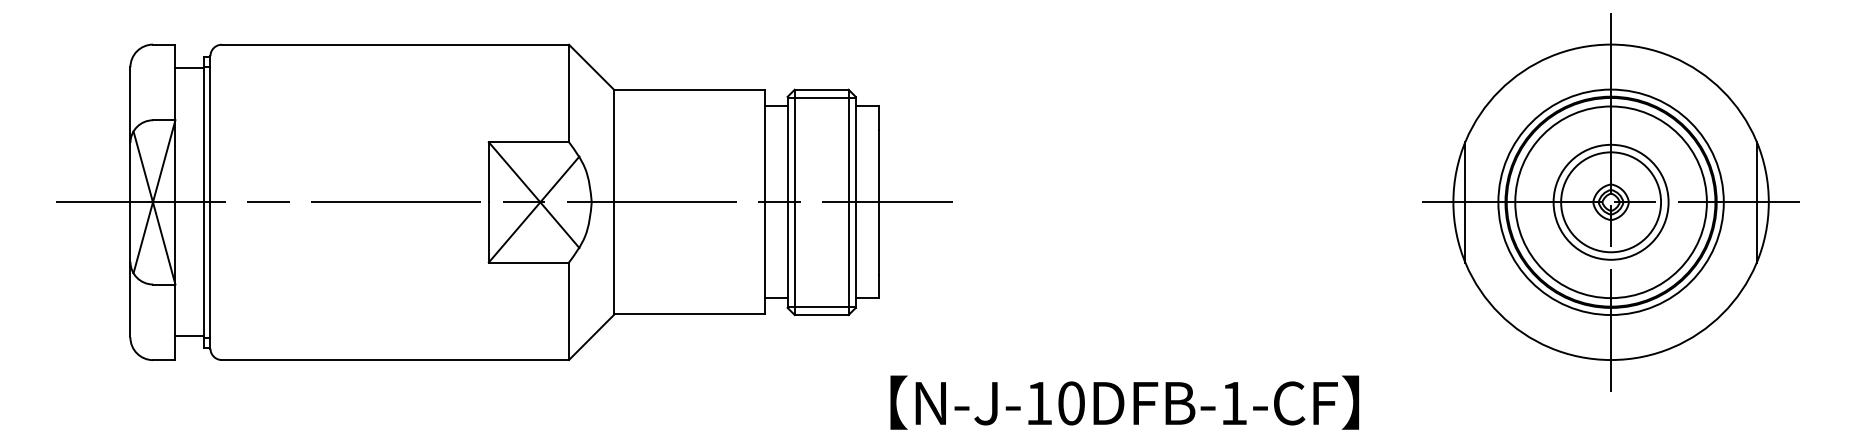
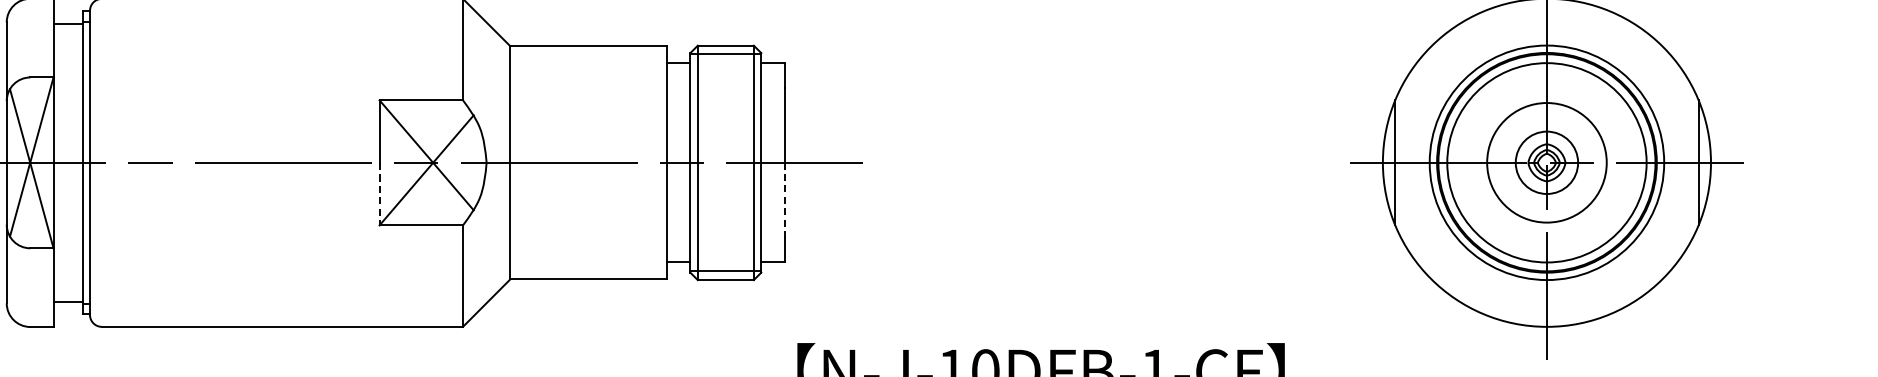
circle: (1611, 202) -> (1547, 163), size x0.6
line: (488, 232) -> (379, 194), solid -> dashed
line: (878, 238) -> (784, 200), solid -> dashed

